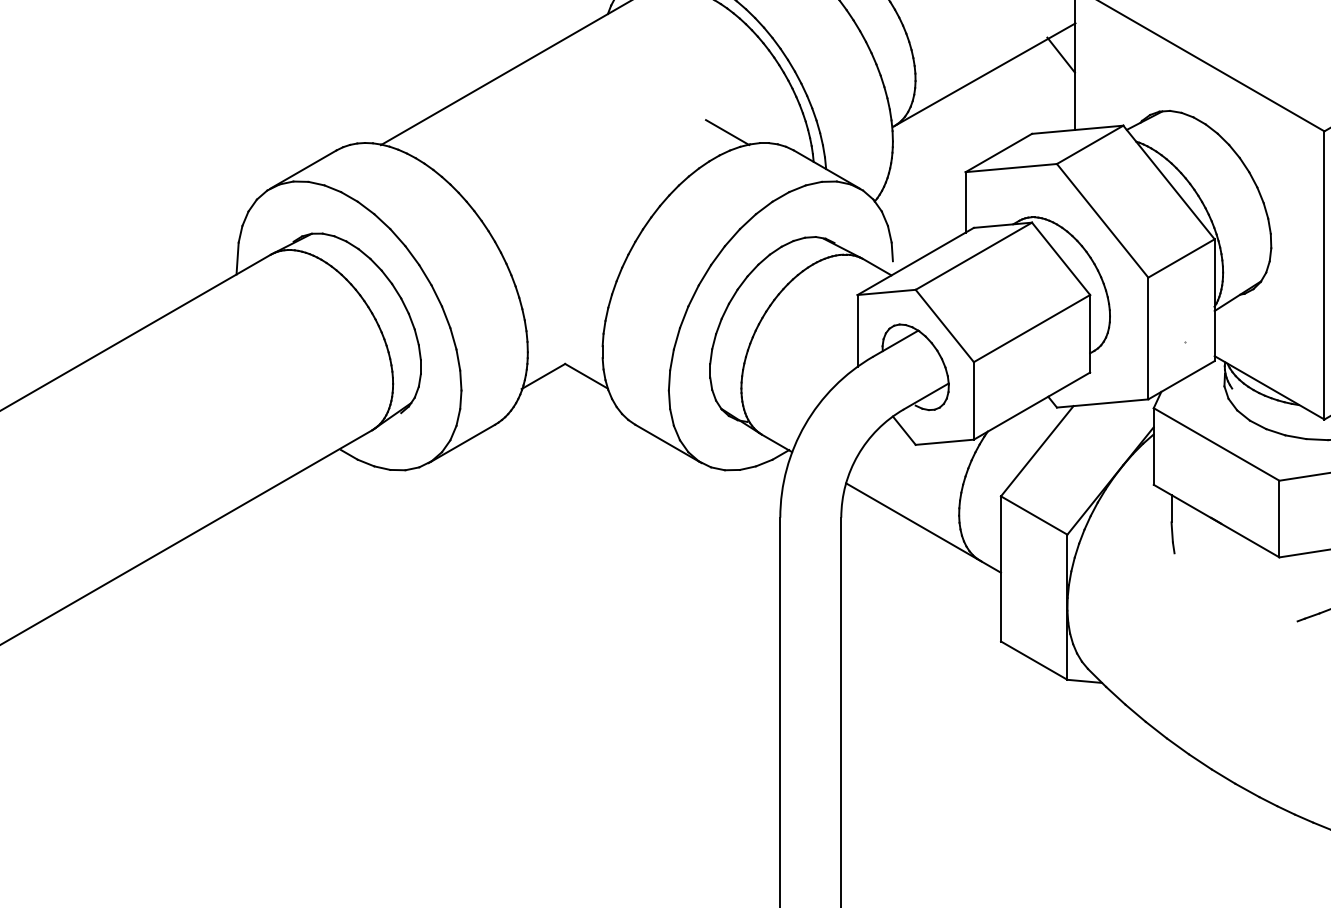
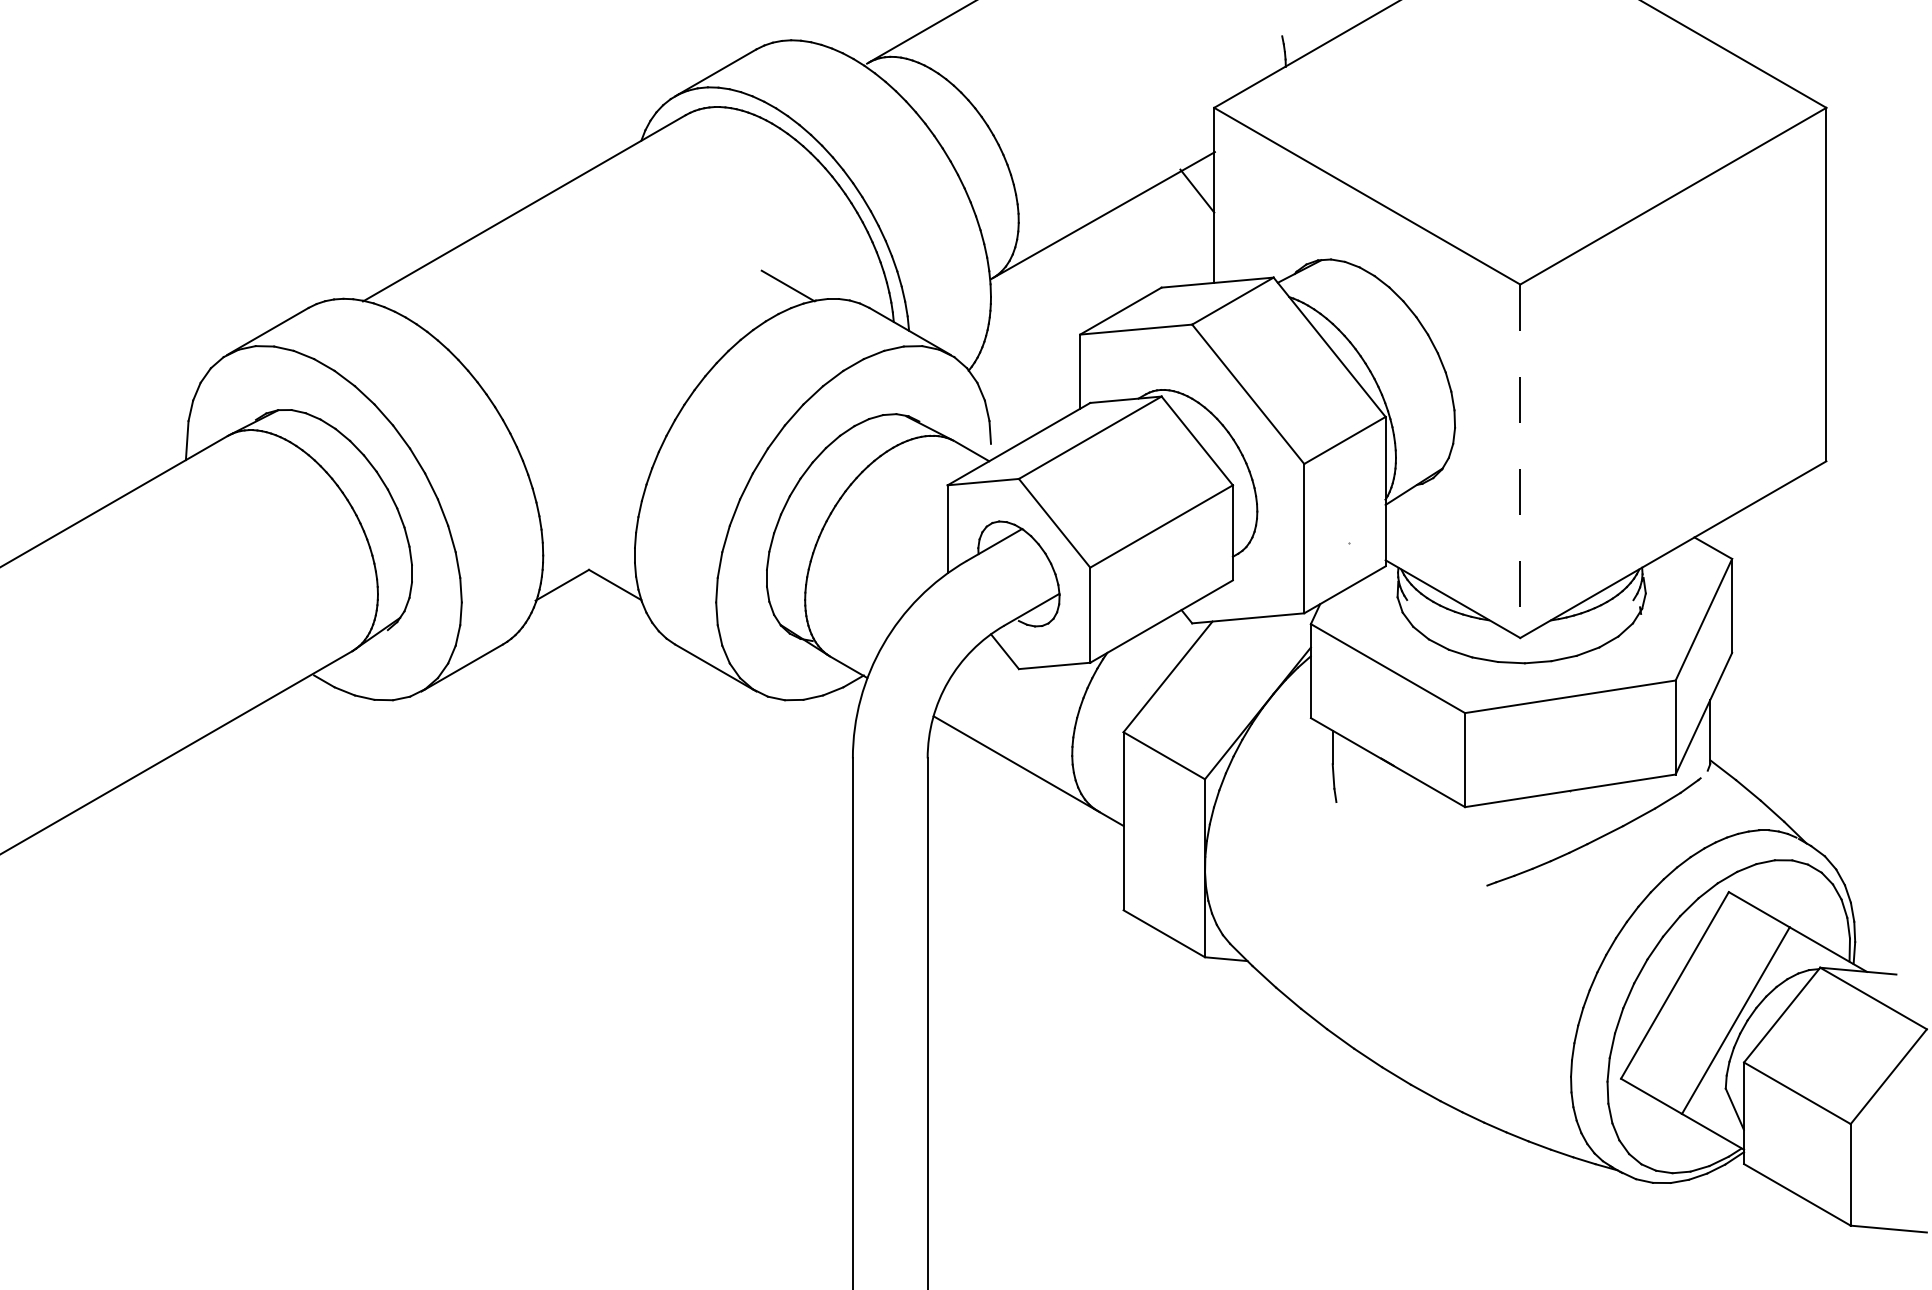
line: (1324, 275) -> (1520, 461), solid -> dashed

